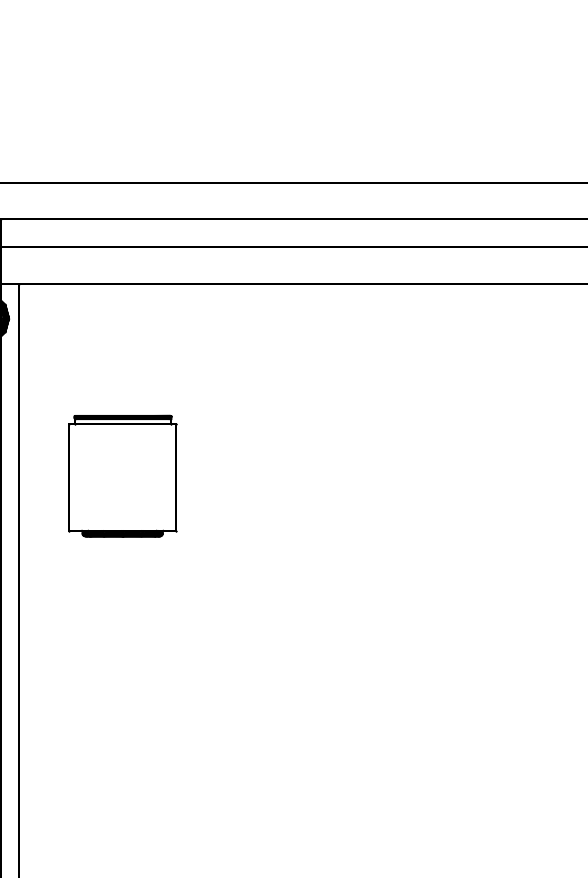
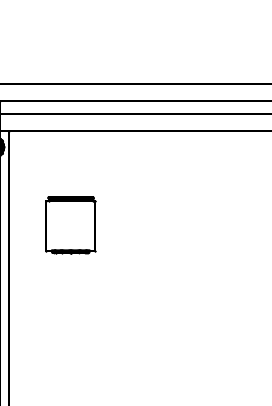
part: (122, 476) -> (70, 225), moved

